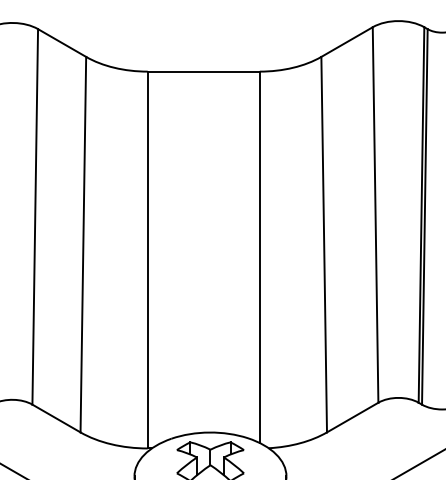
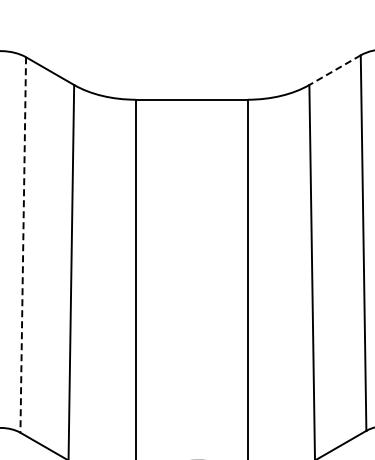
line: (347, 42) -> (335, 70), solid -> dashed
line: (35, 216) -> (23, 244), solid -> dashed

